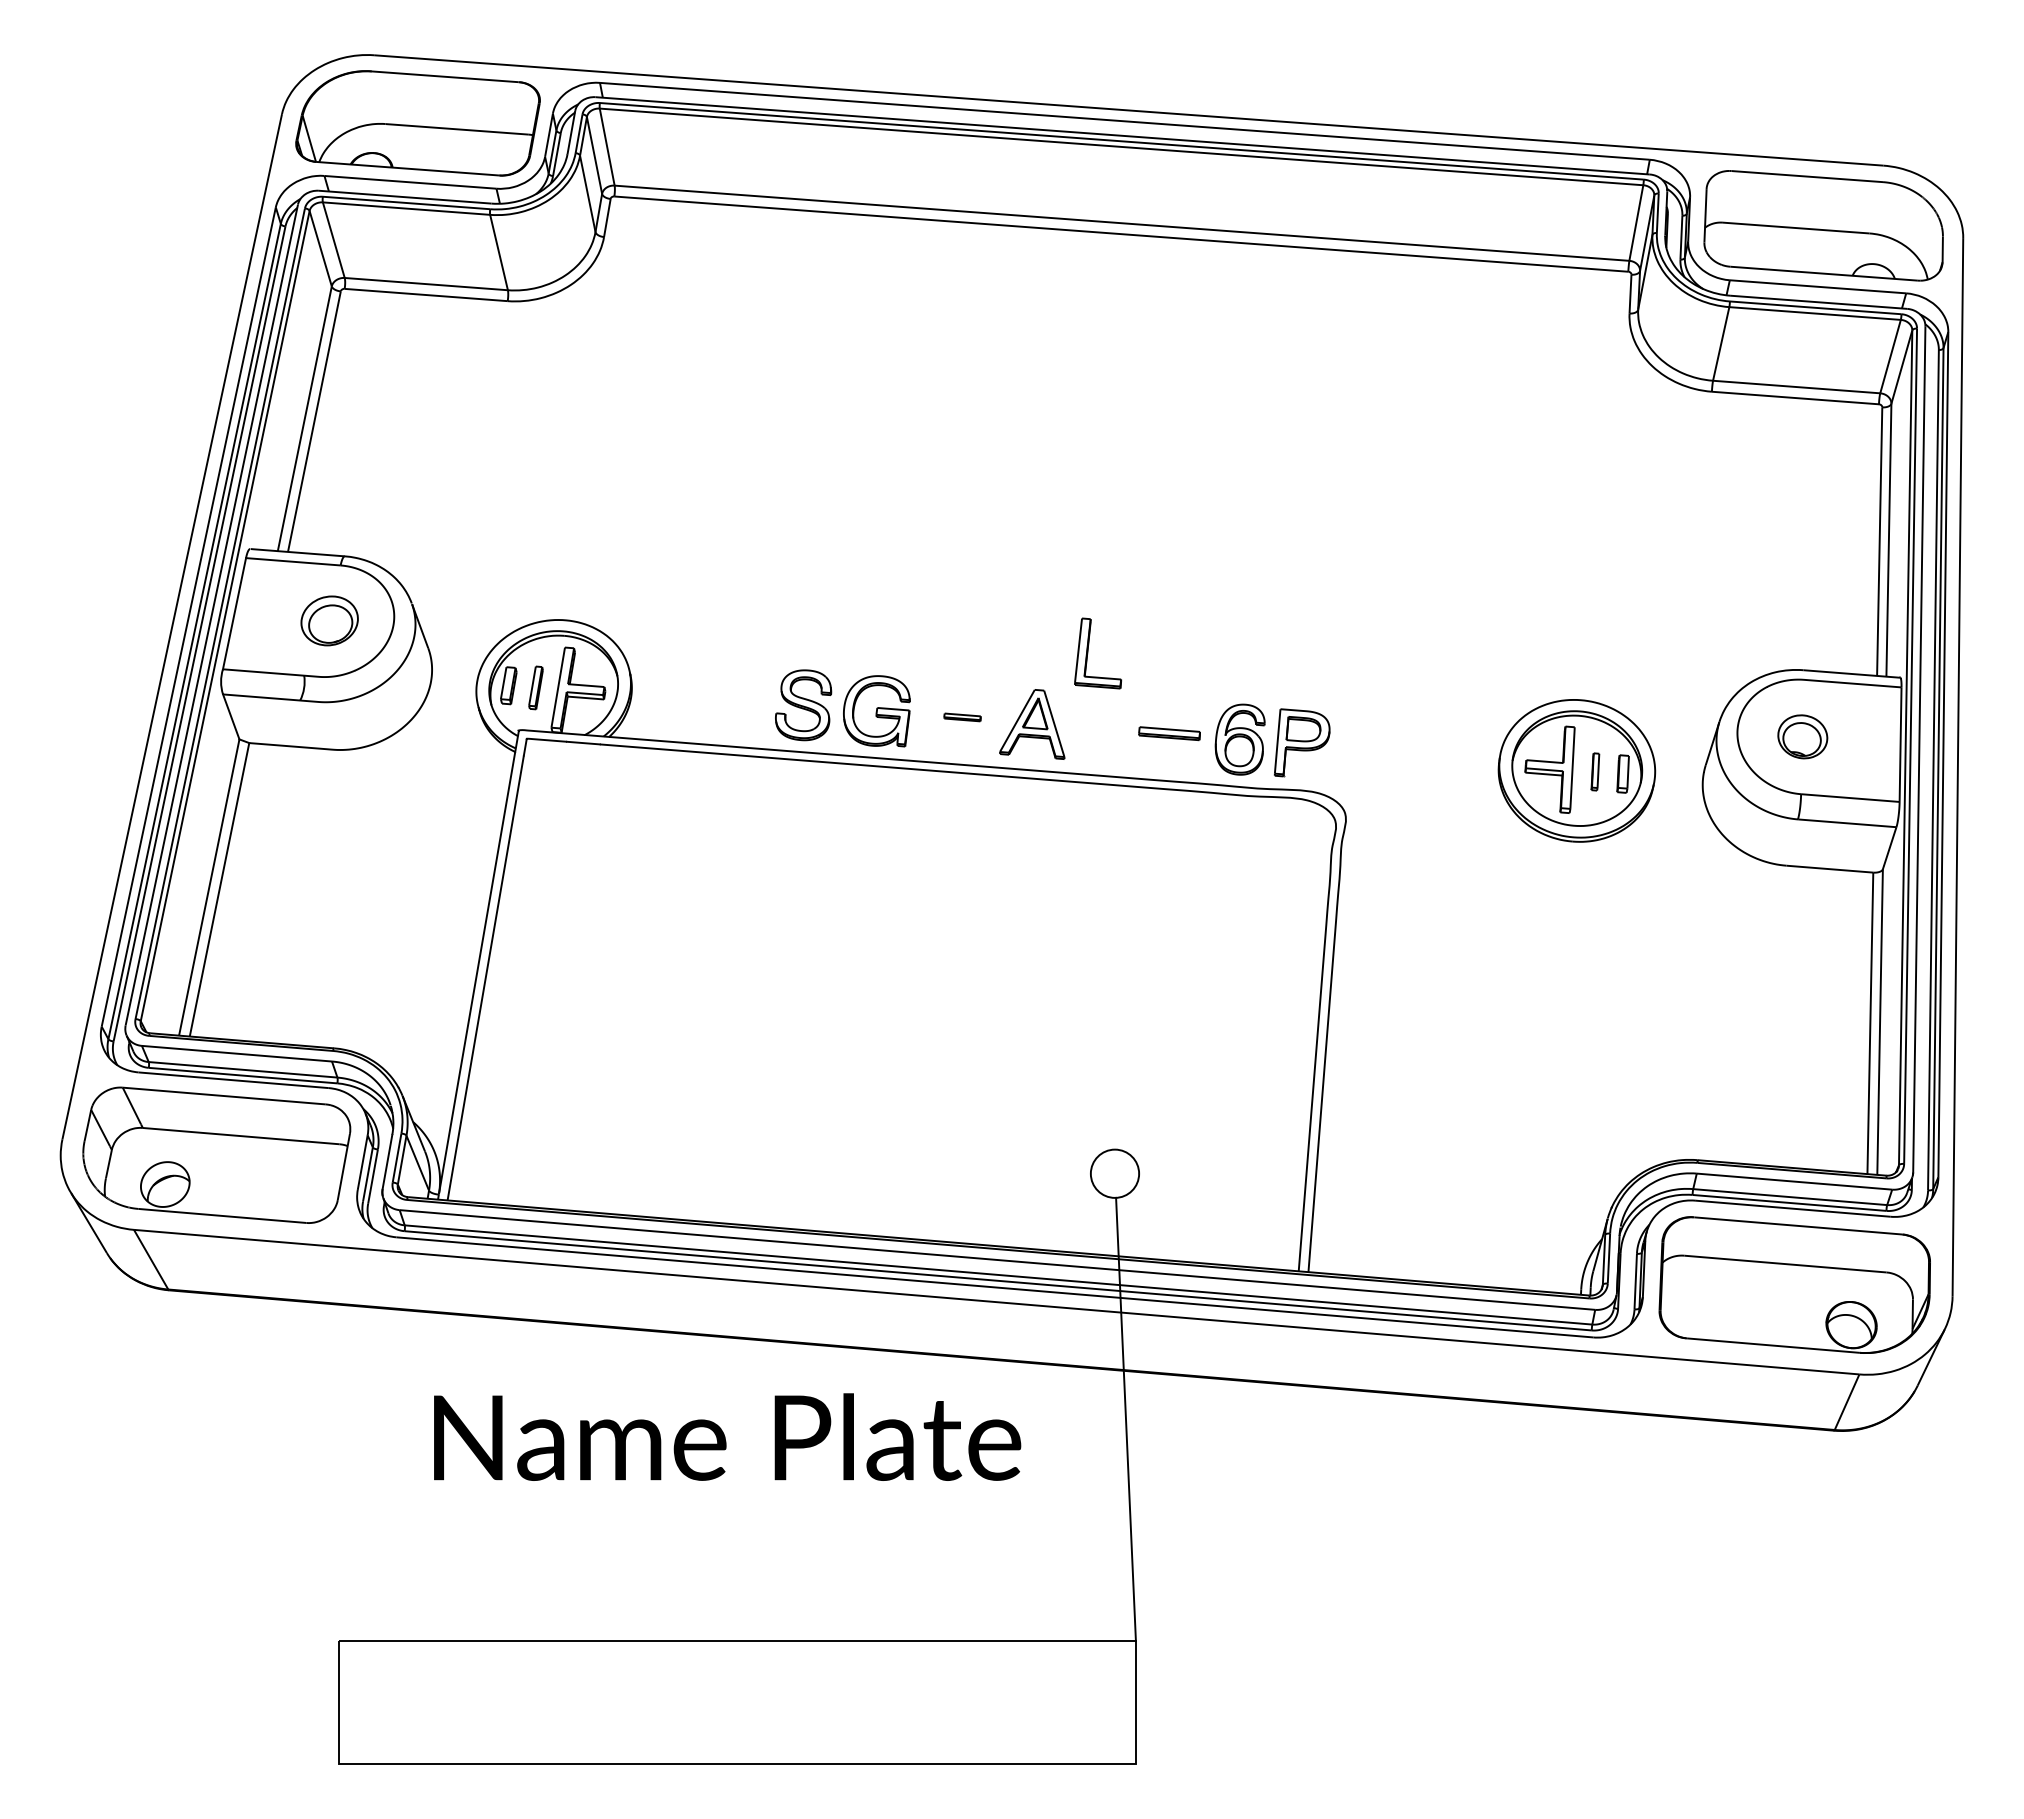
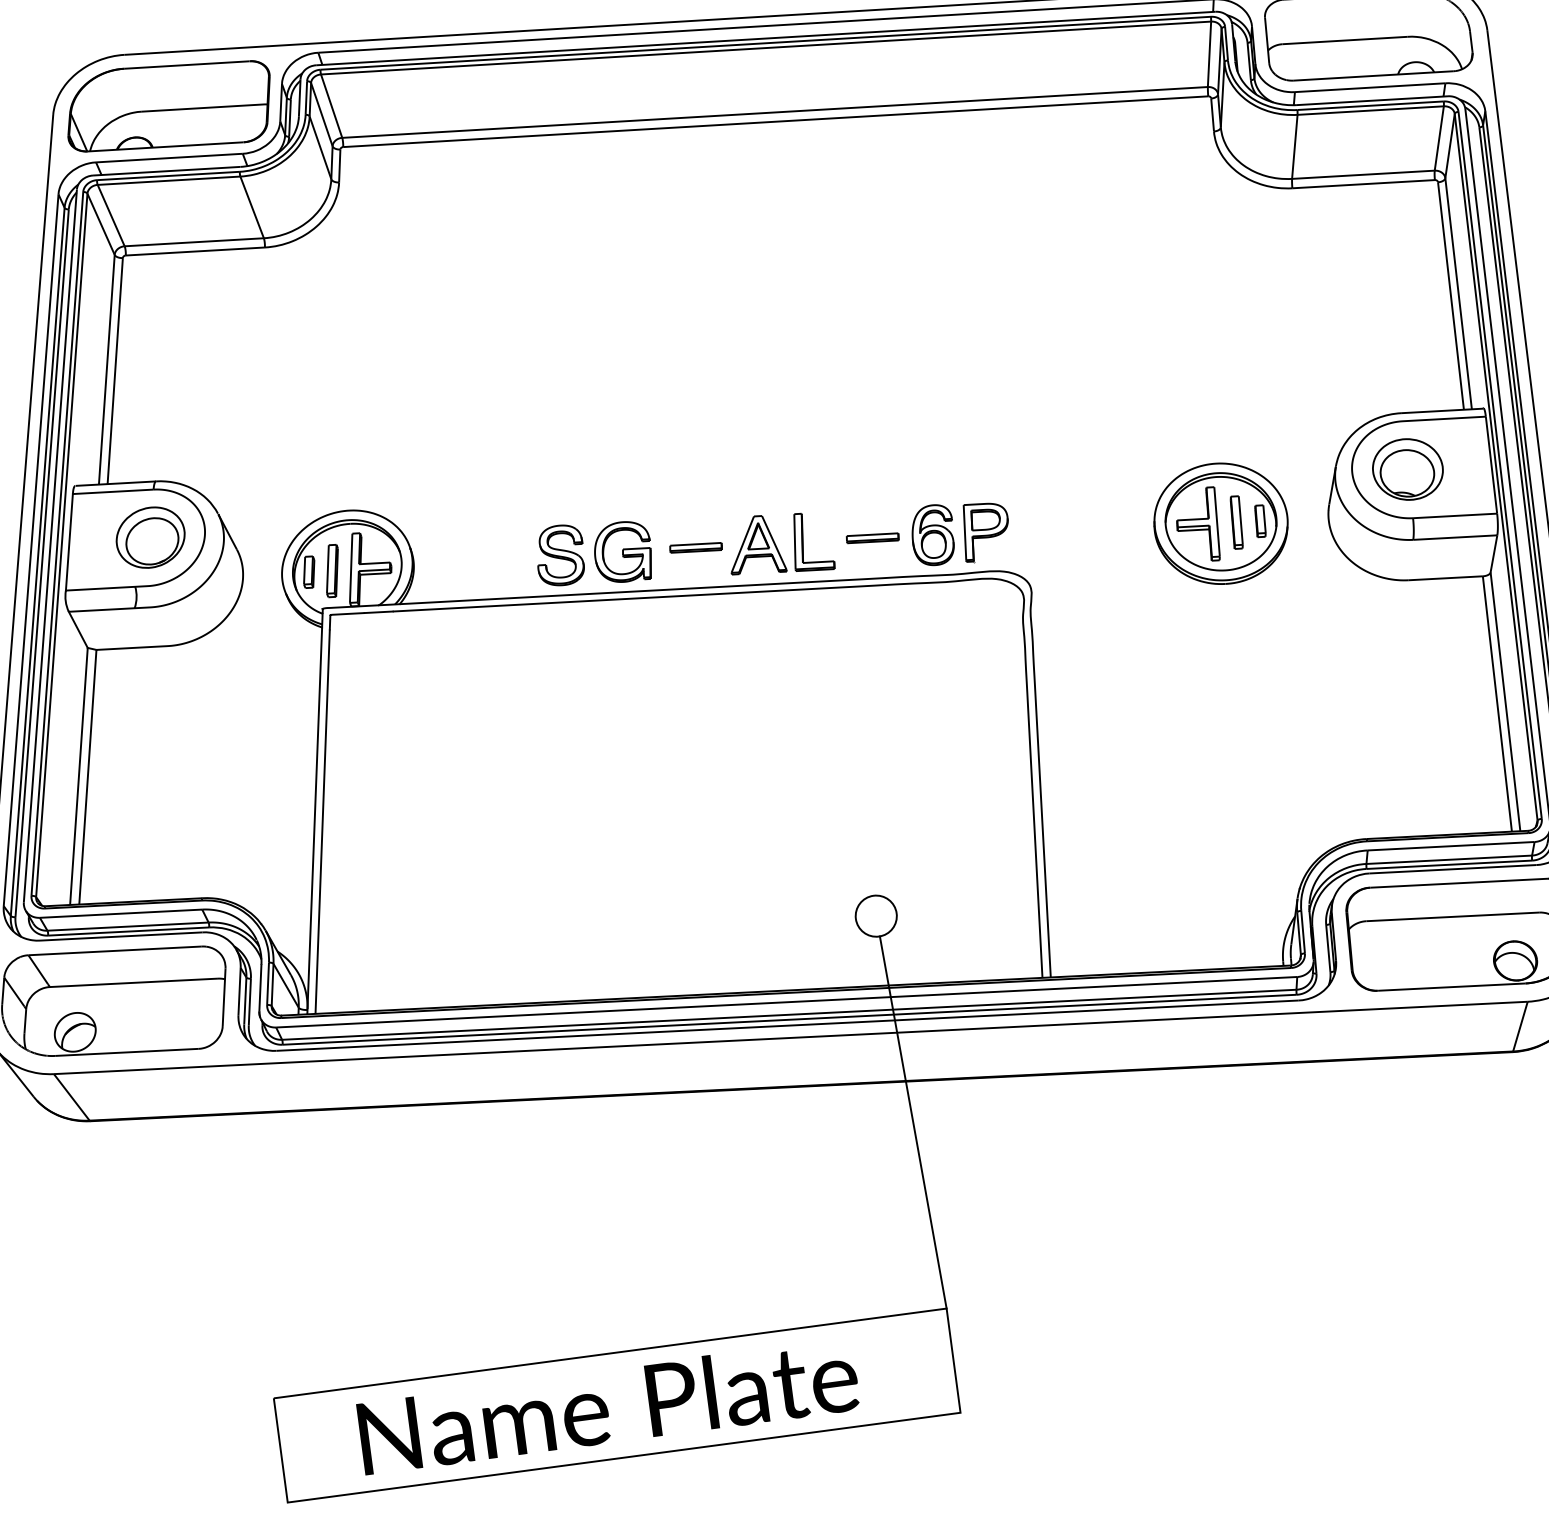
part: (329, 620) -> (150, 537), size x1.43
part: (1088, 653) -> (803, 543), moved
part: (535, 687) -> (331, 570), size x1.43
part: (962, 717) -> (696, 547), size x1.67
part: (1802, 736) -> (1407, 469), size x1.67
part: (1595, 771) -> (1236, 522), size x1.67
text: (727, 1436) -> (608, 1405), moved

